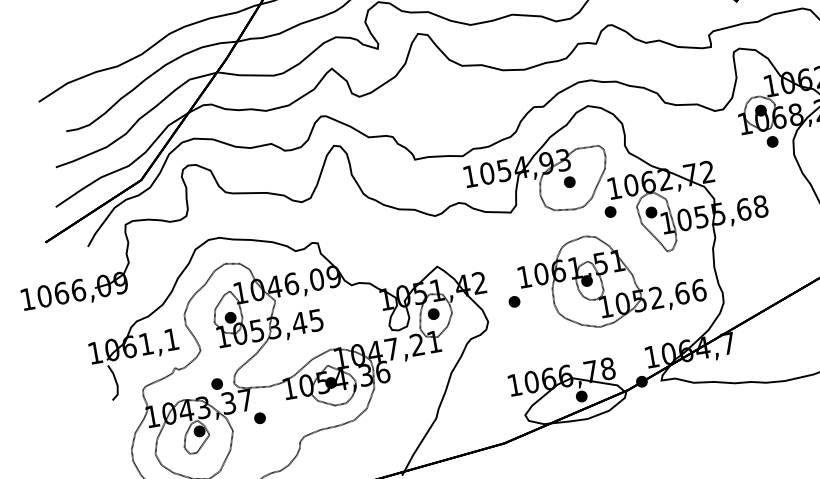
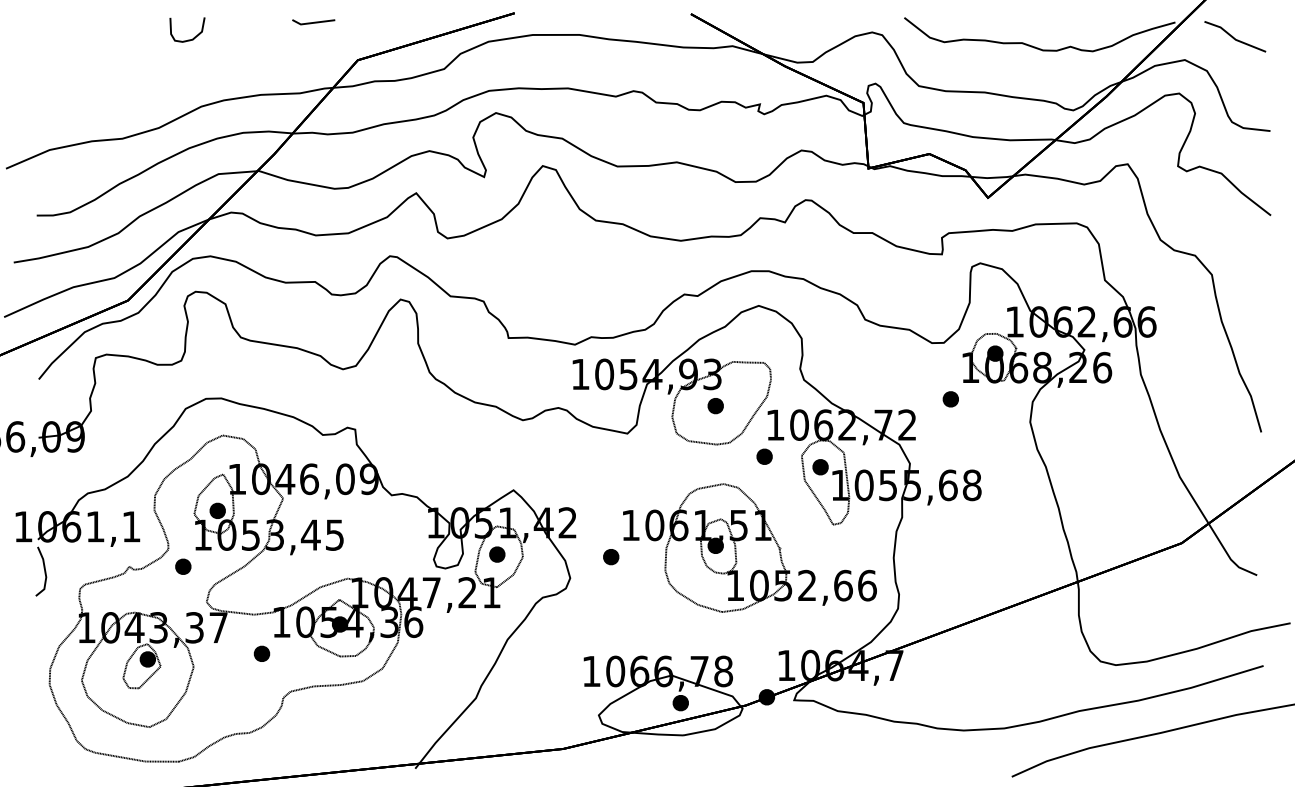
part: (772, 142) -> (950, 399), moved
part: (217, 383) -> (183, 566), moved
part: (259, 418) -> (261, 653), moved

